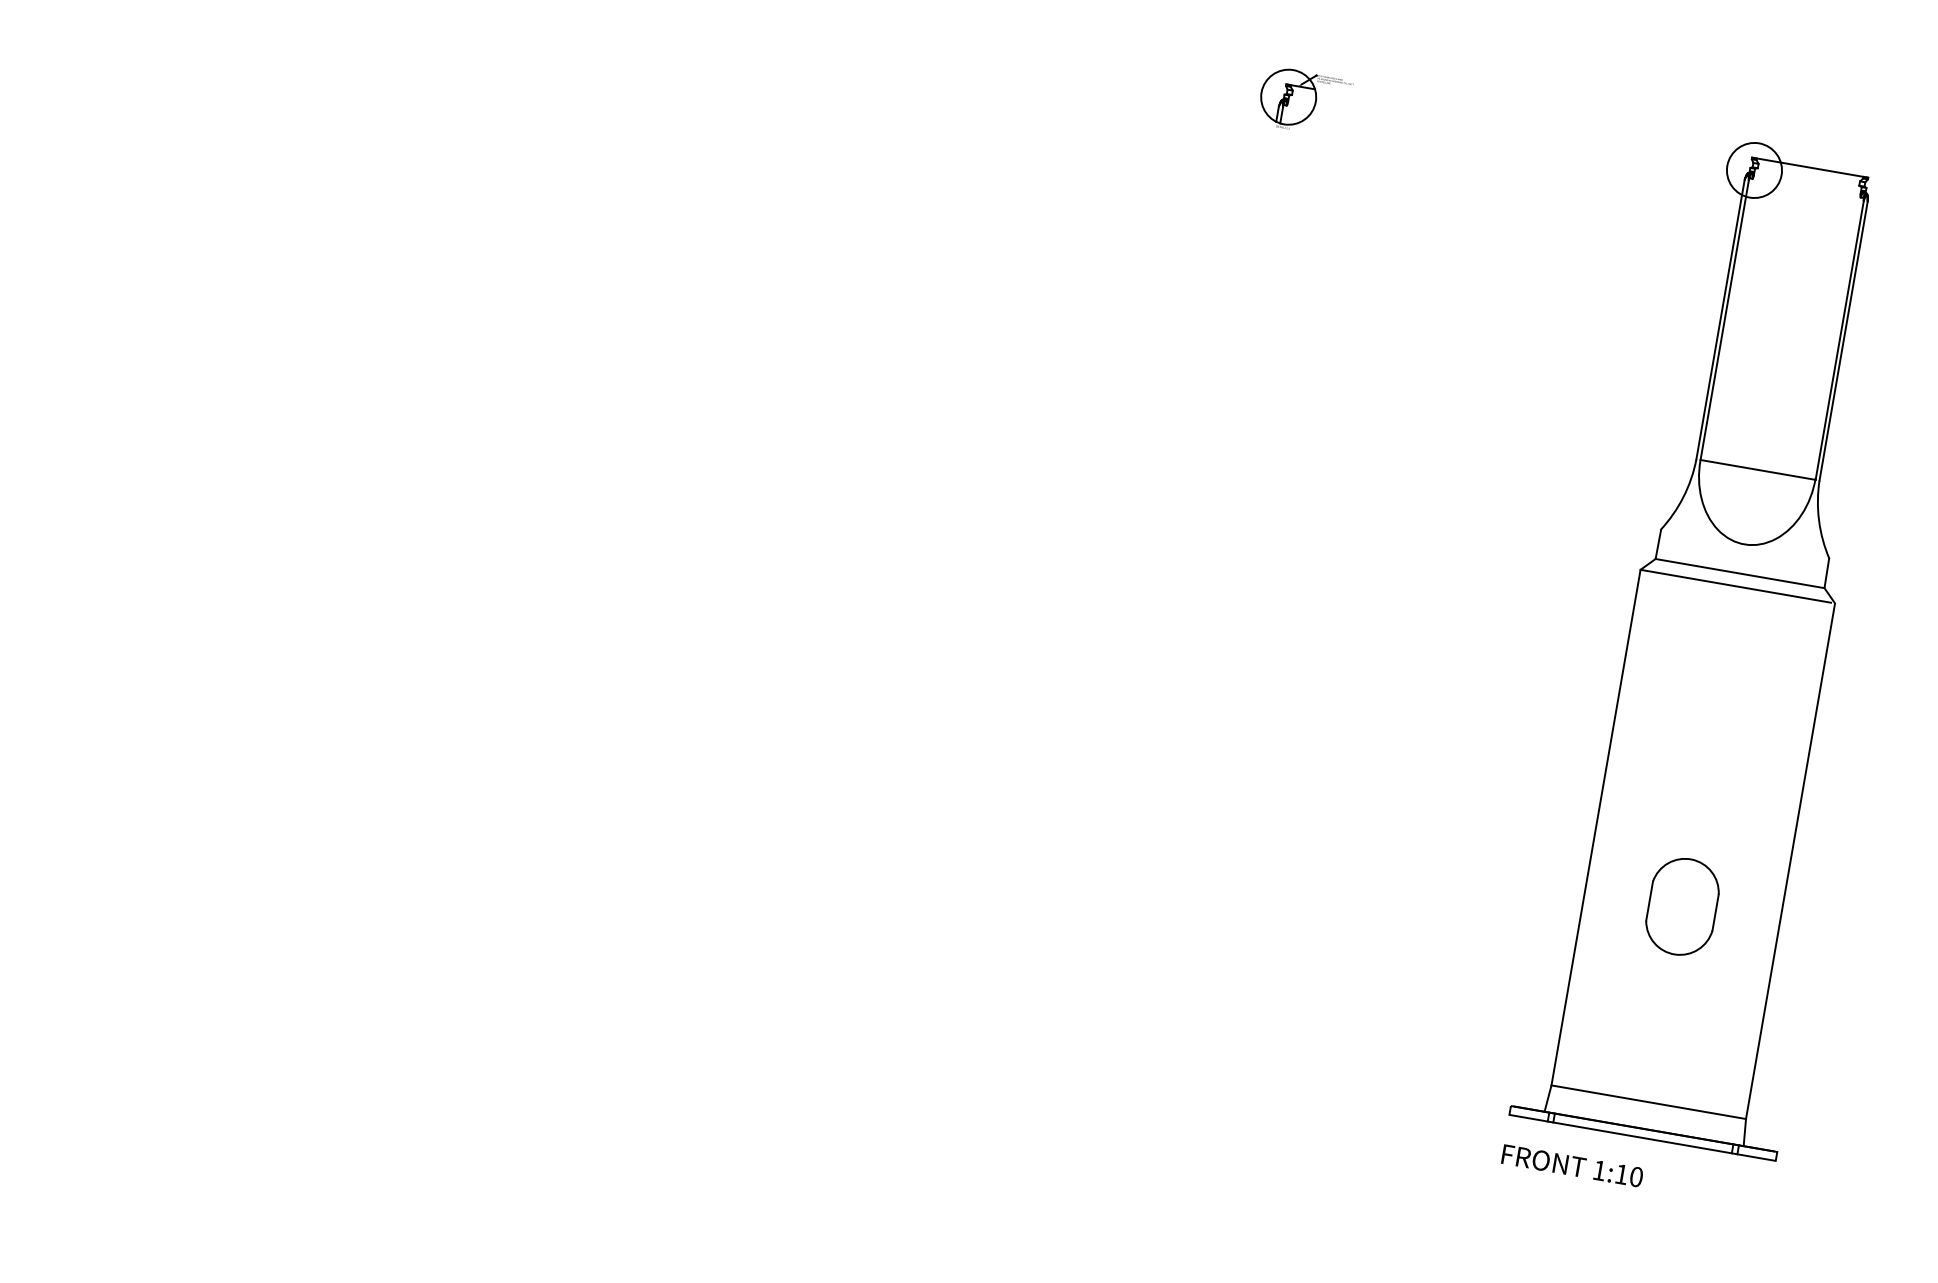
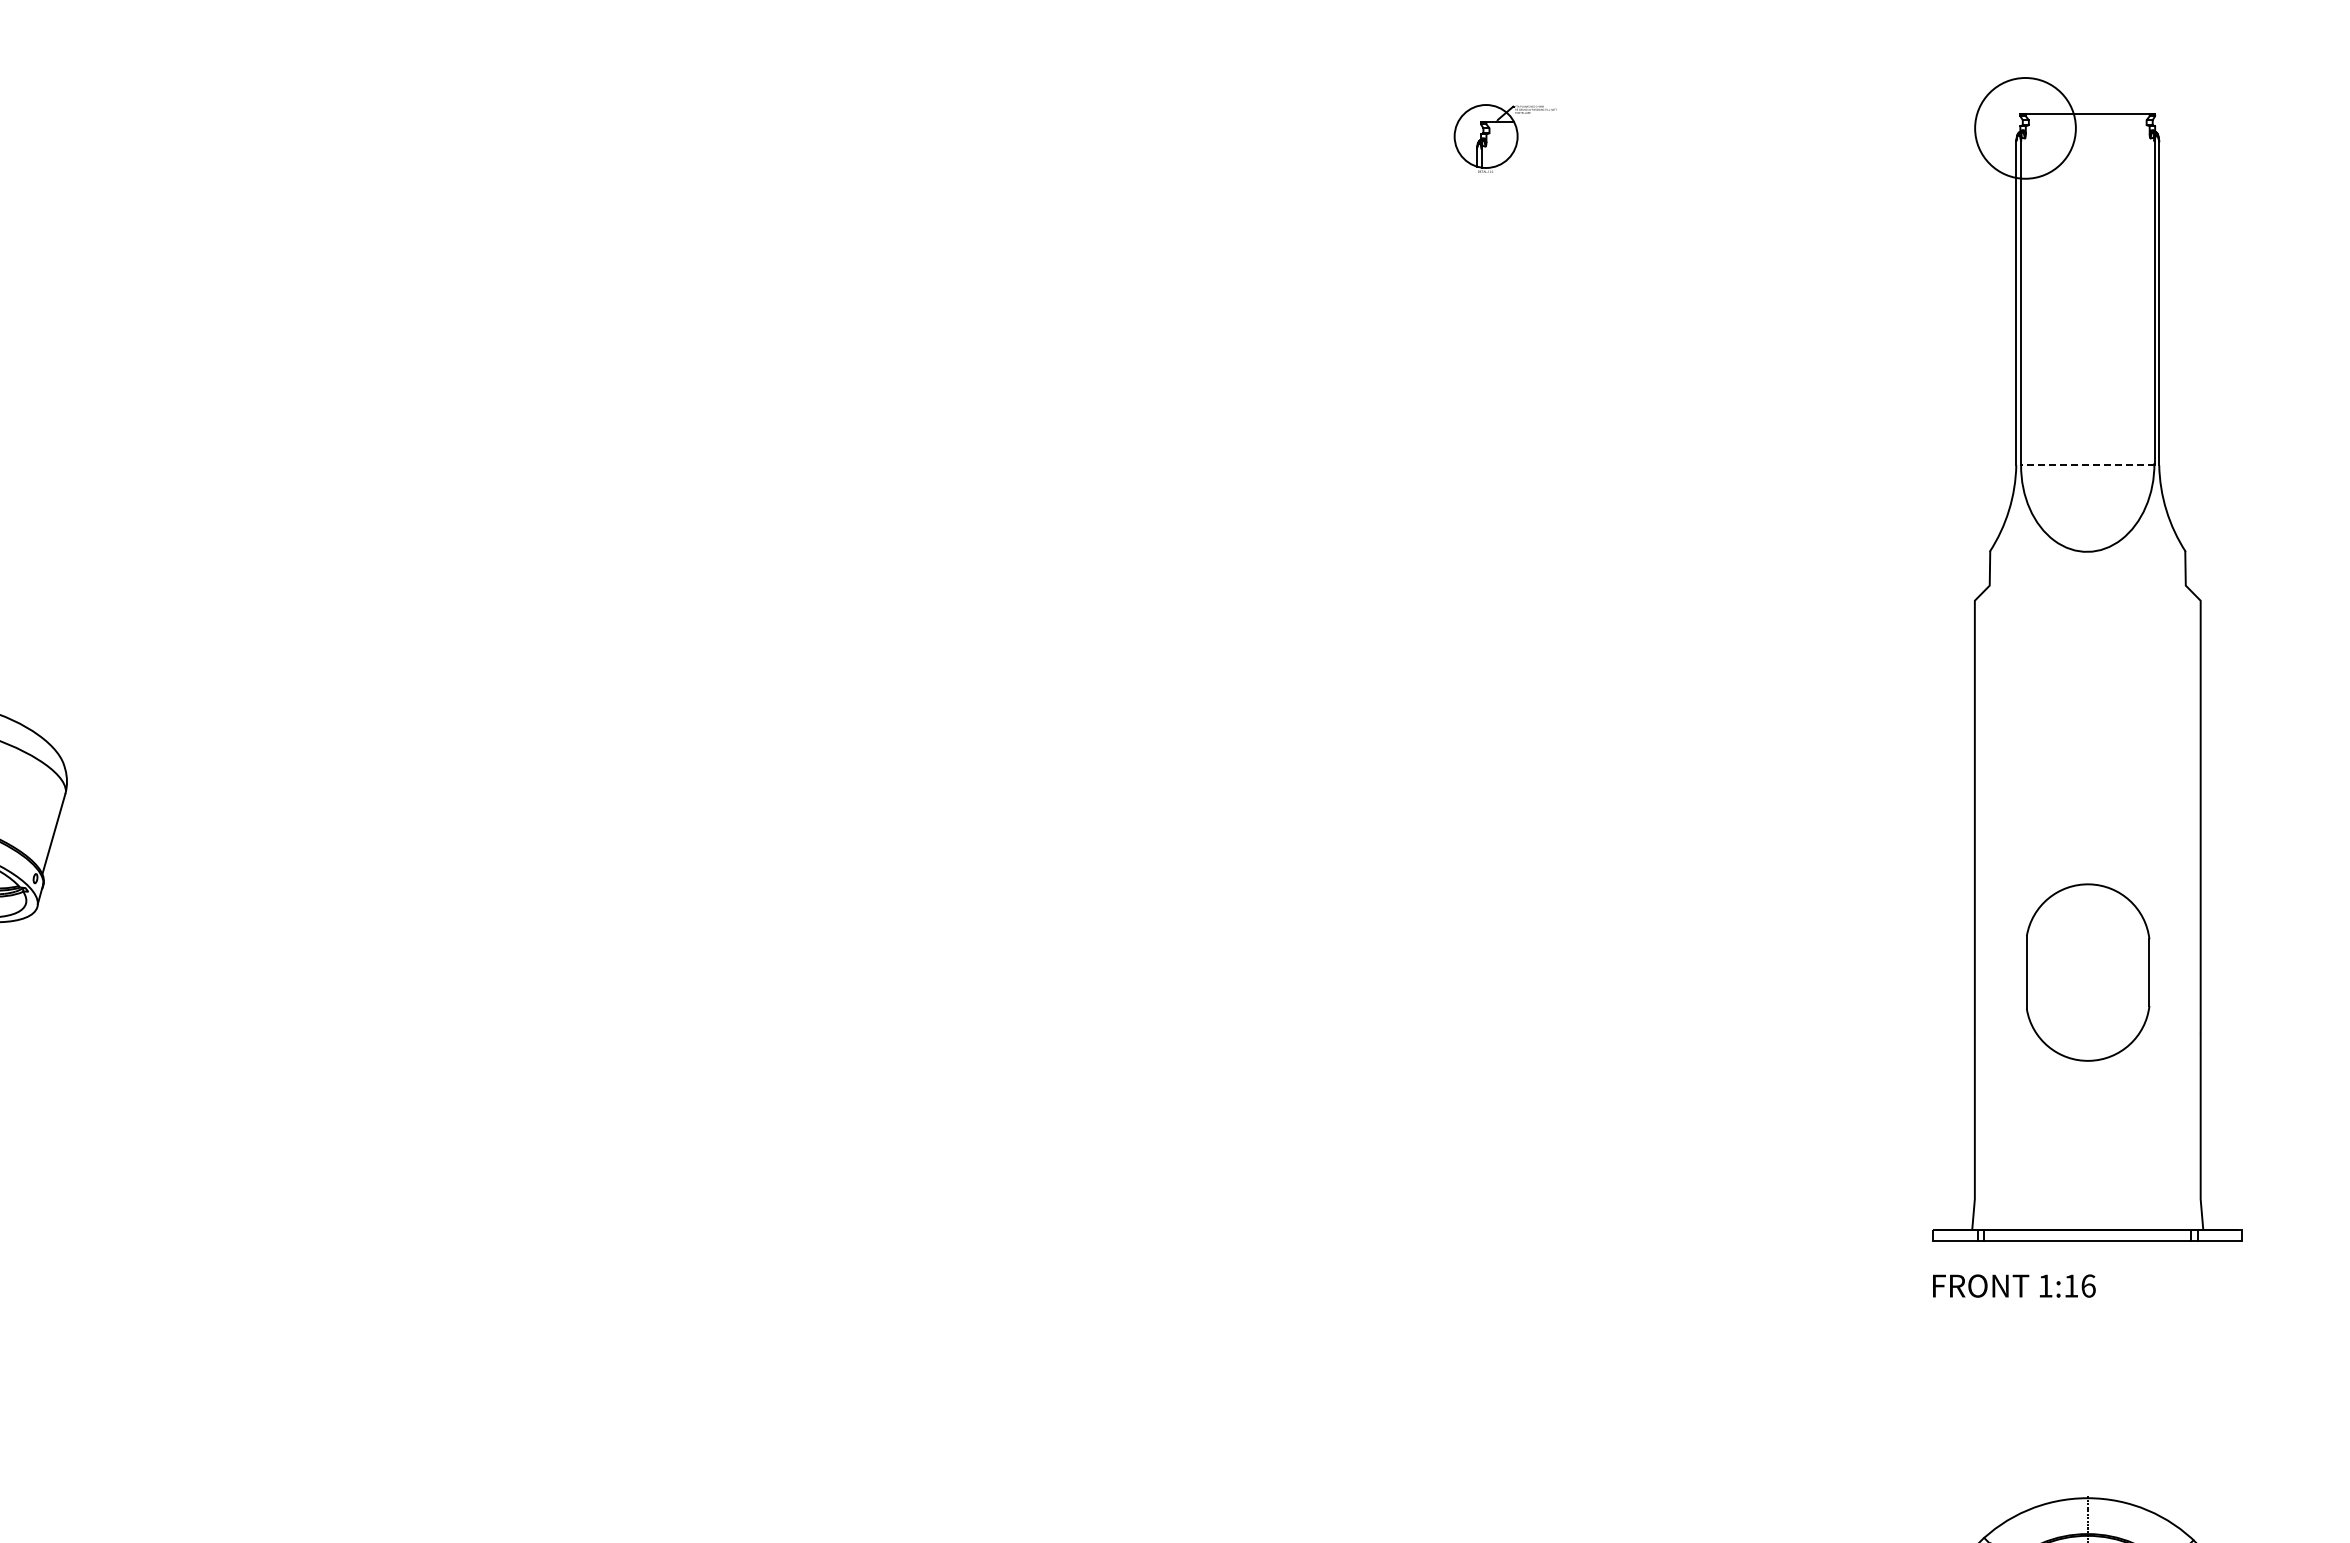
circle: (1754, 169) -> (2025, 127), size x1.6
line: (1757, 470) -> (2087, 465), solid -> dashed
line: (1739, 573) -> (2087, 585), removed
line: (1735, 585) -> (2084, 600), removed
part: (1682, 906) -> (2087, 972), size x1.6
line: (1648, 1102) -> (2087, 1199), removed
text: (1636, 1176) -> (2088, 1285), 1:10 -> 1:16

